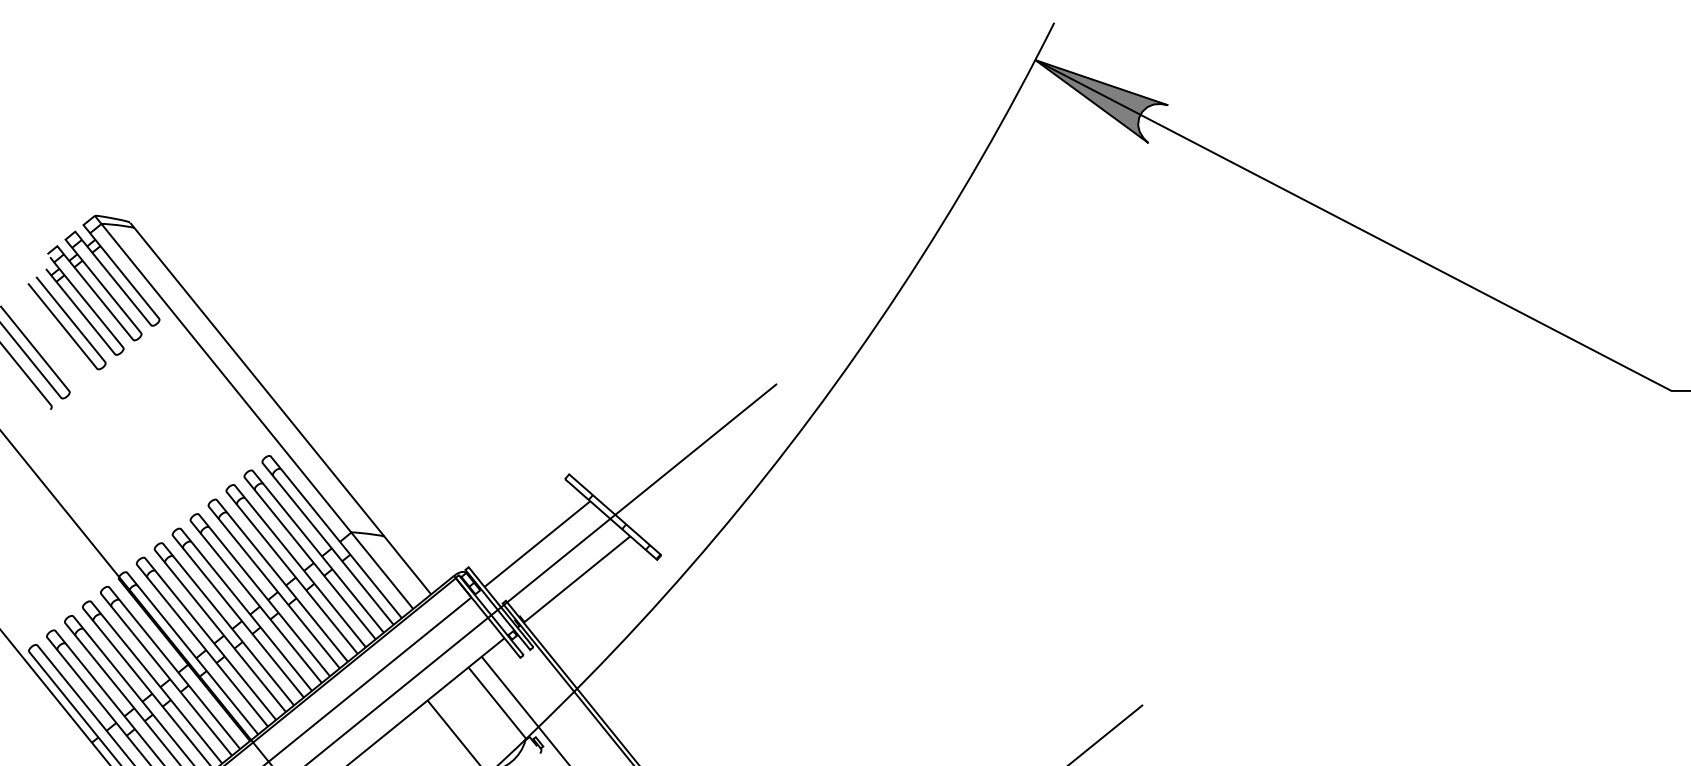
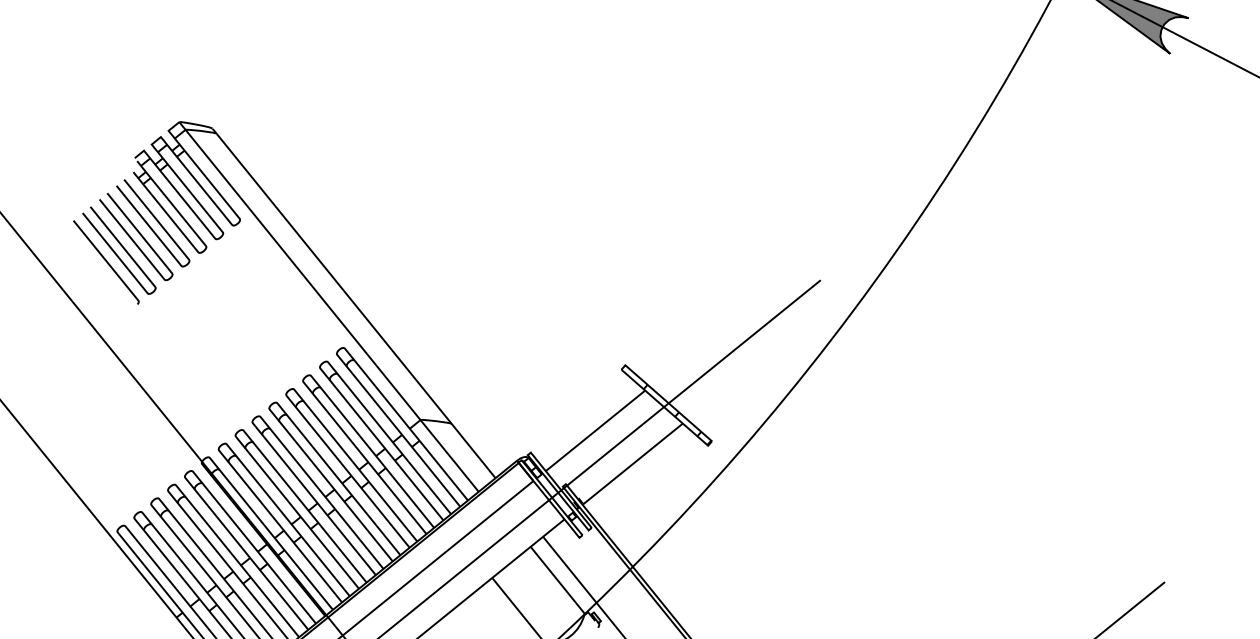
curve: (44, 338) -> (131, 237), added

